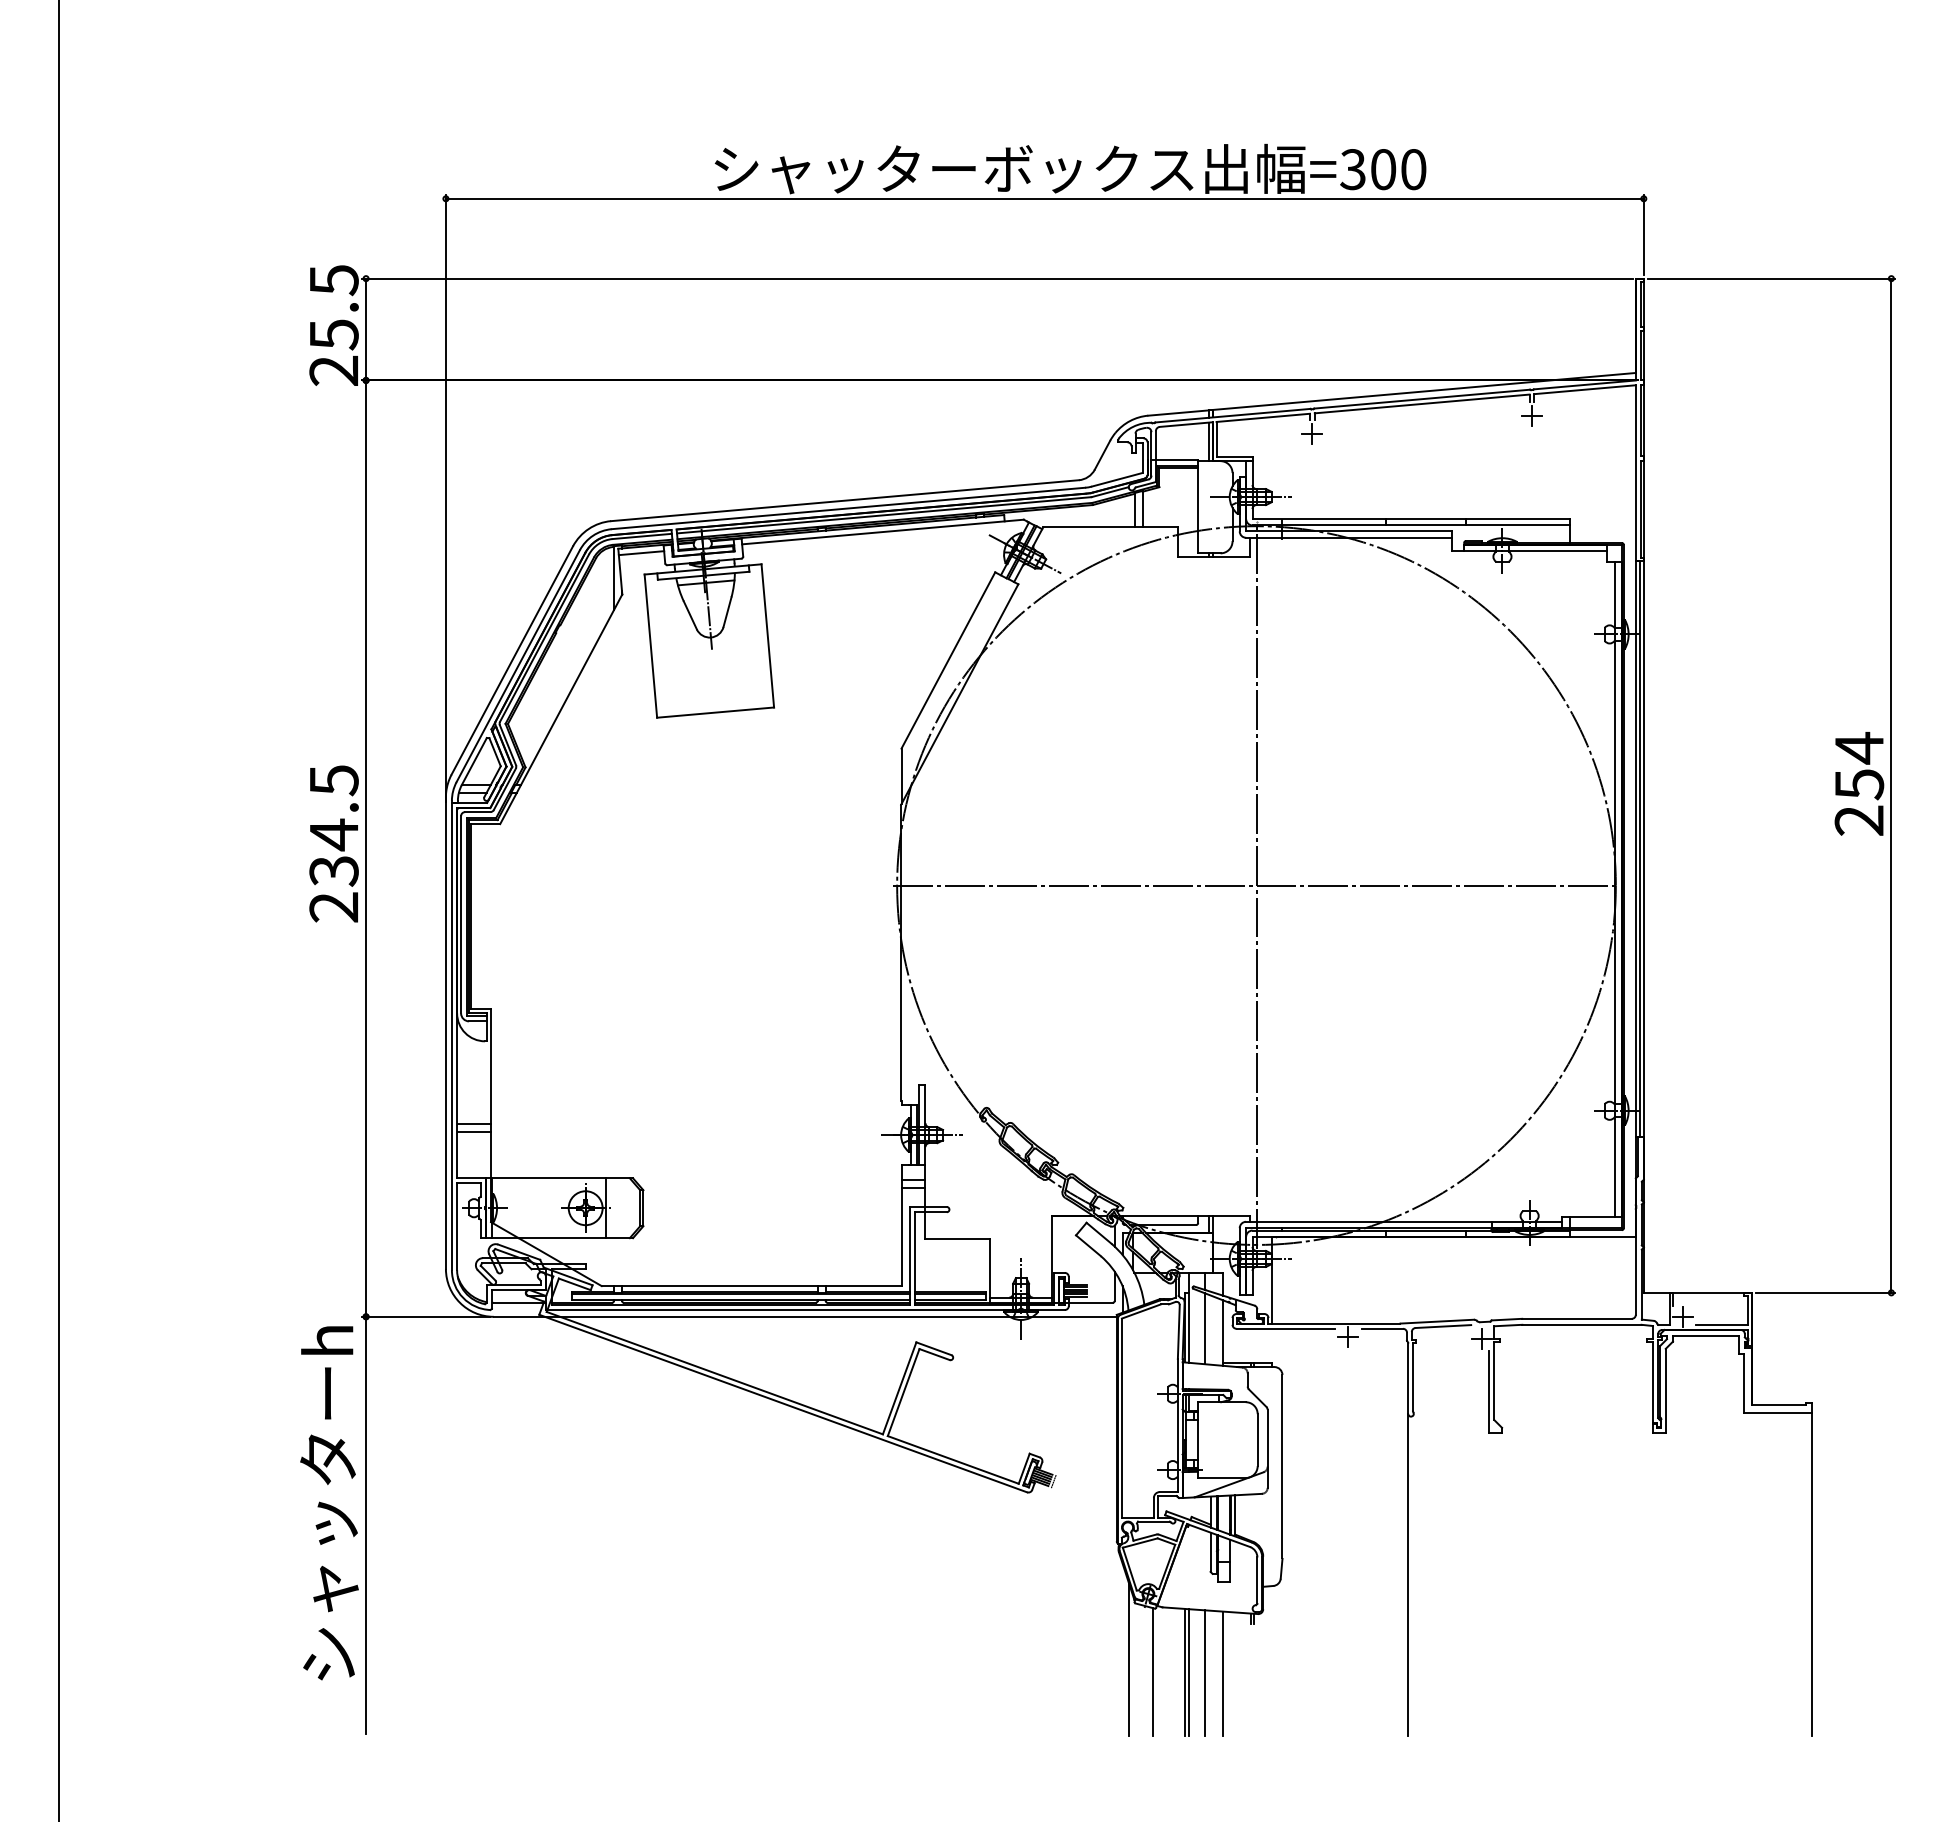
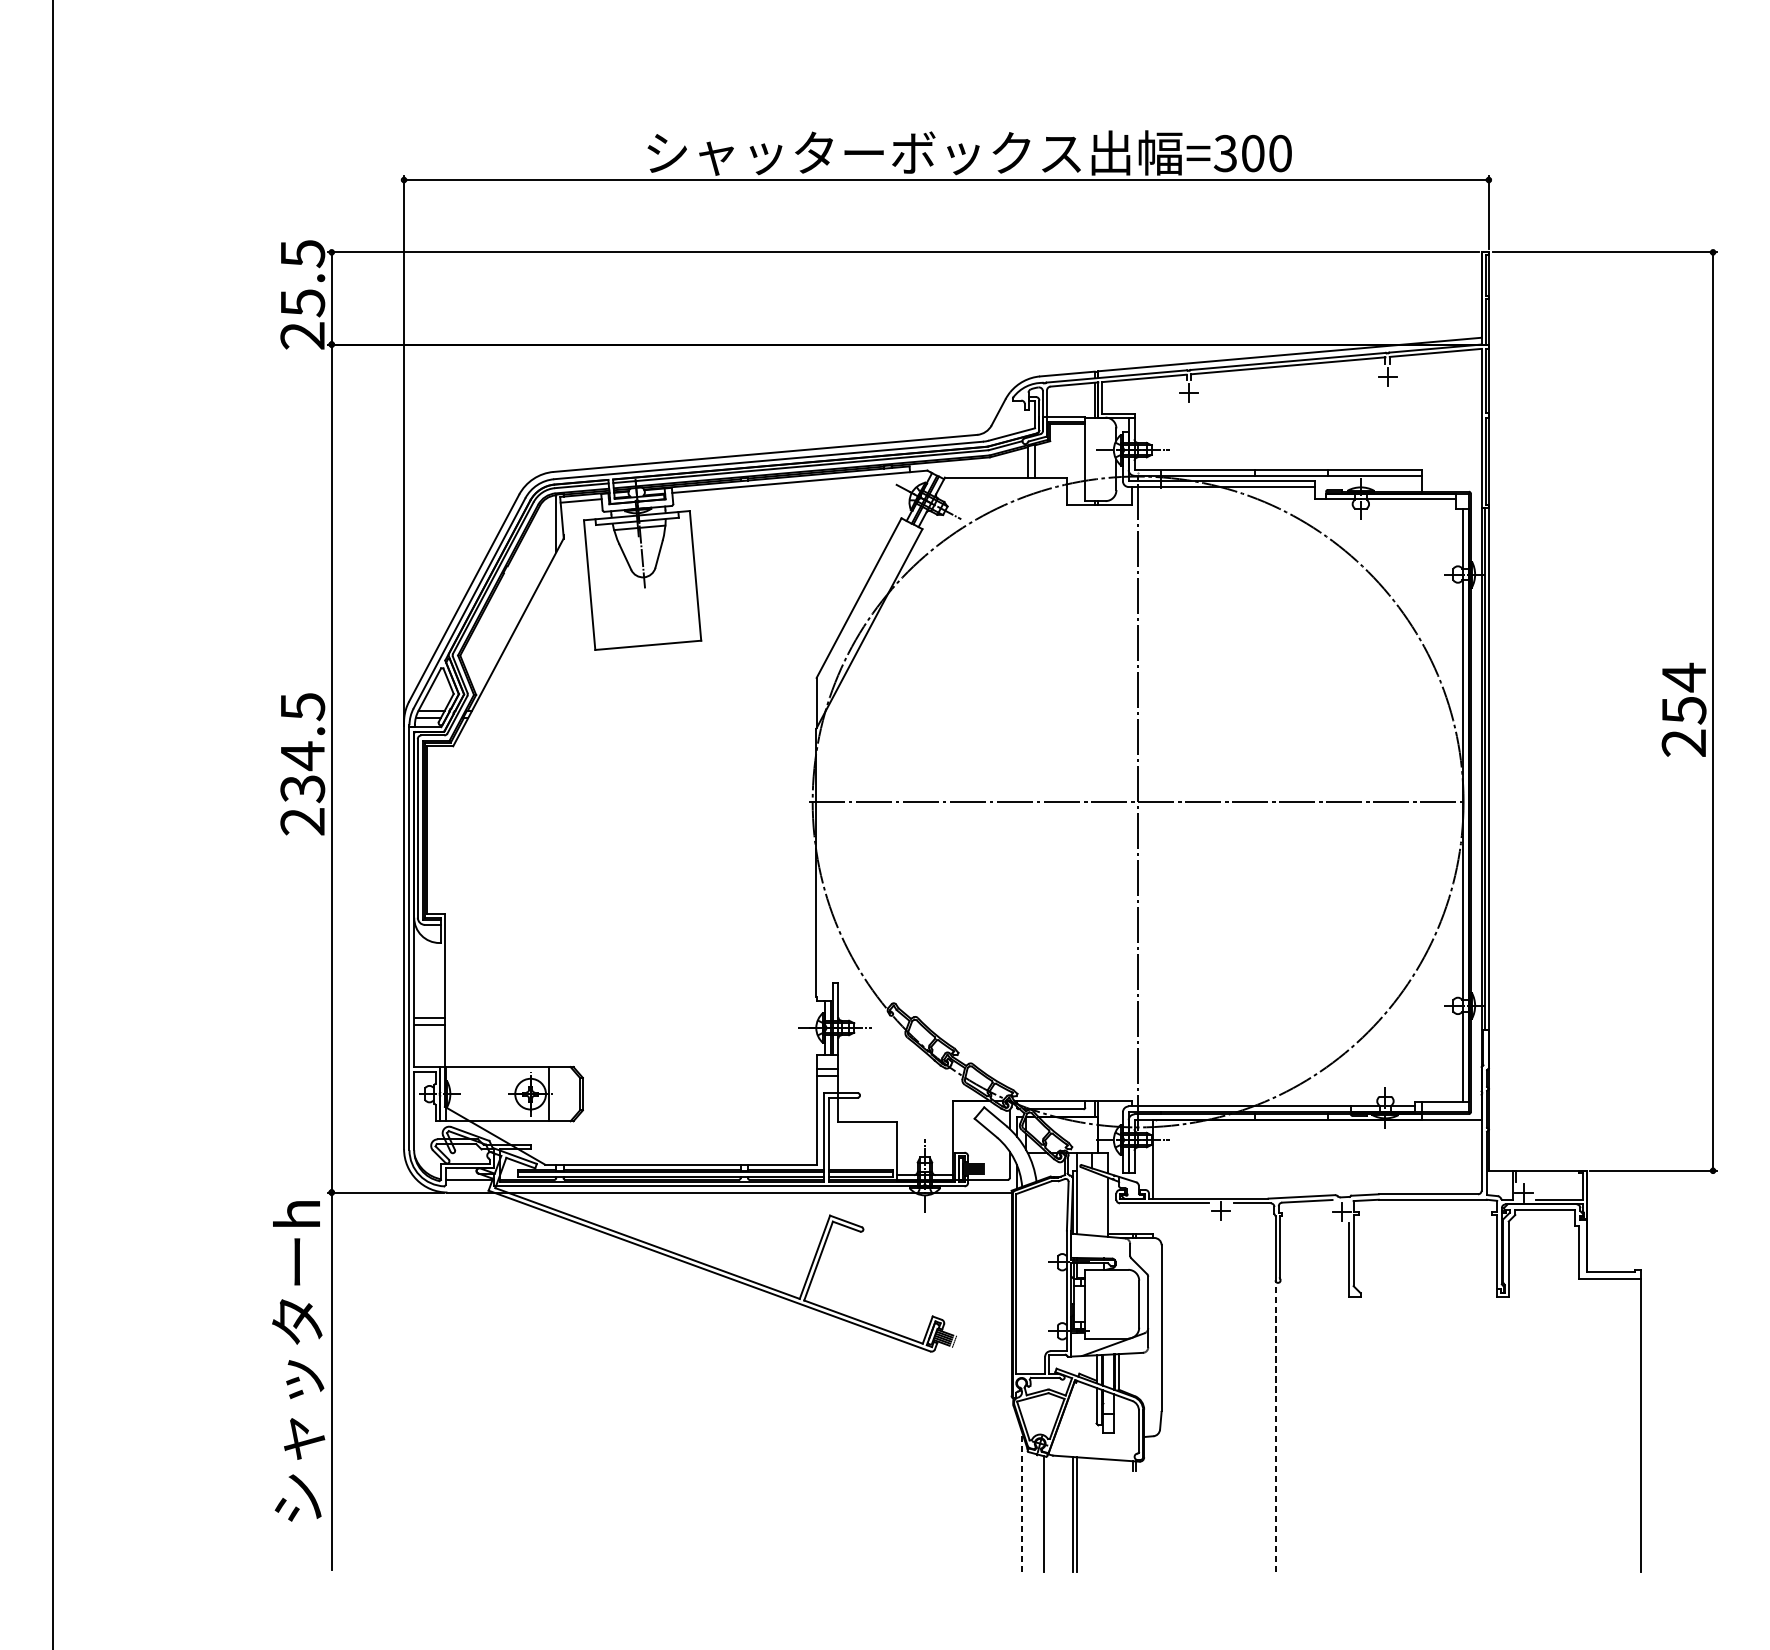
line: (1205, 1328) -> (1091, 1203), removed
line: (1408, 1574) -> (1275, 1425), solid -> dashed
line: (1128, 1659) -> (1022, 1502), solid -> dashed
line: (1205, 1672) -> (1091, 1514), removed
line: (1222, 1673) -> (1107, 1515), removed

